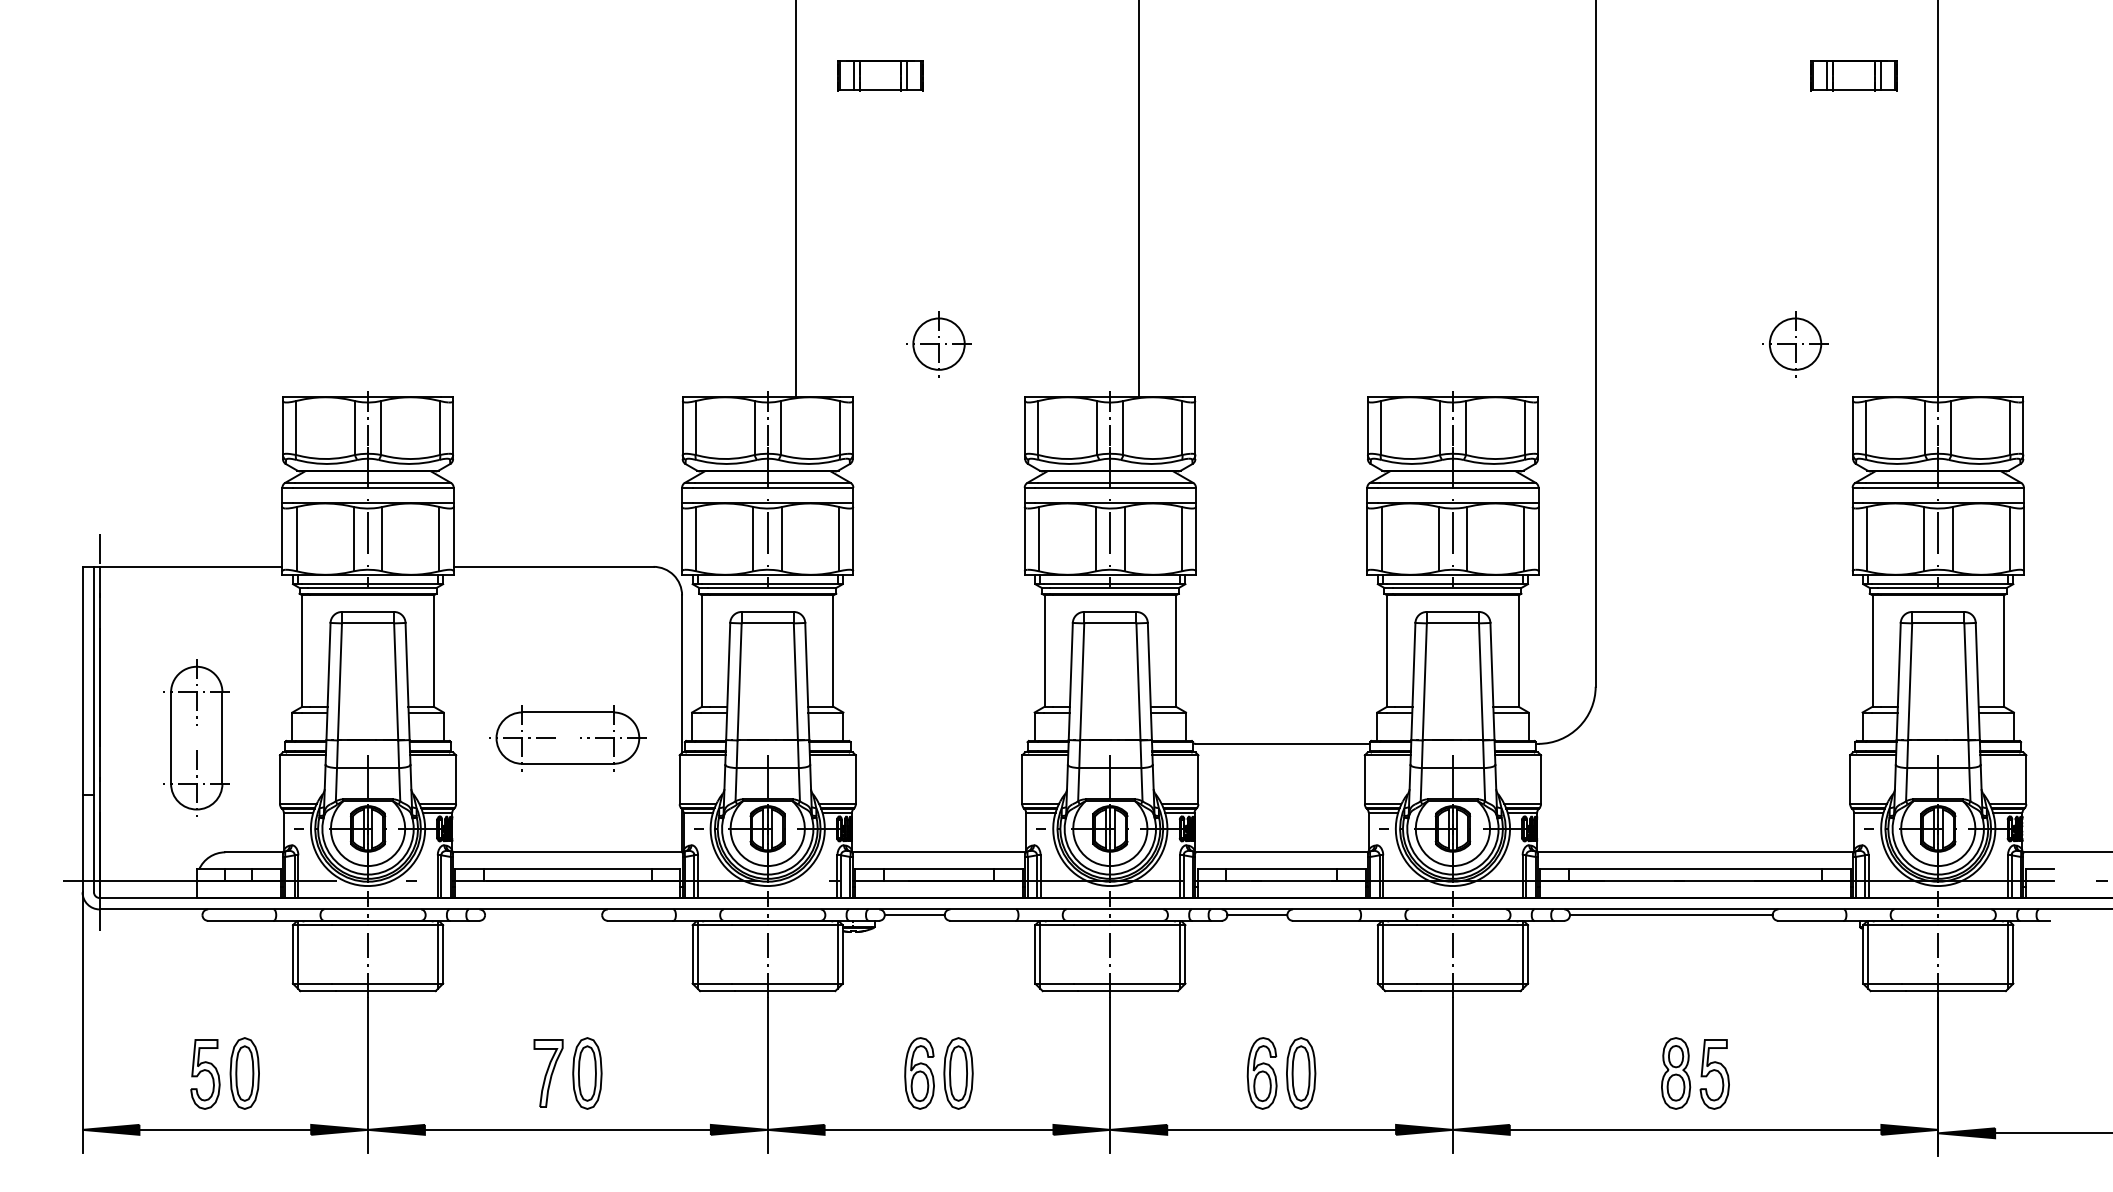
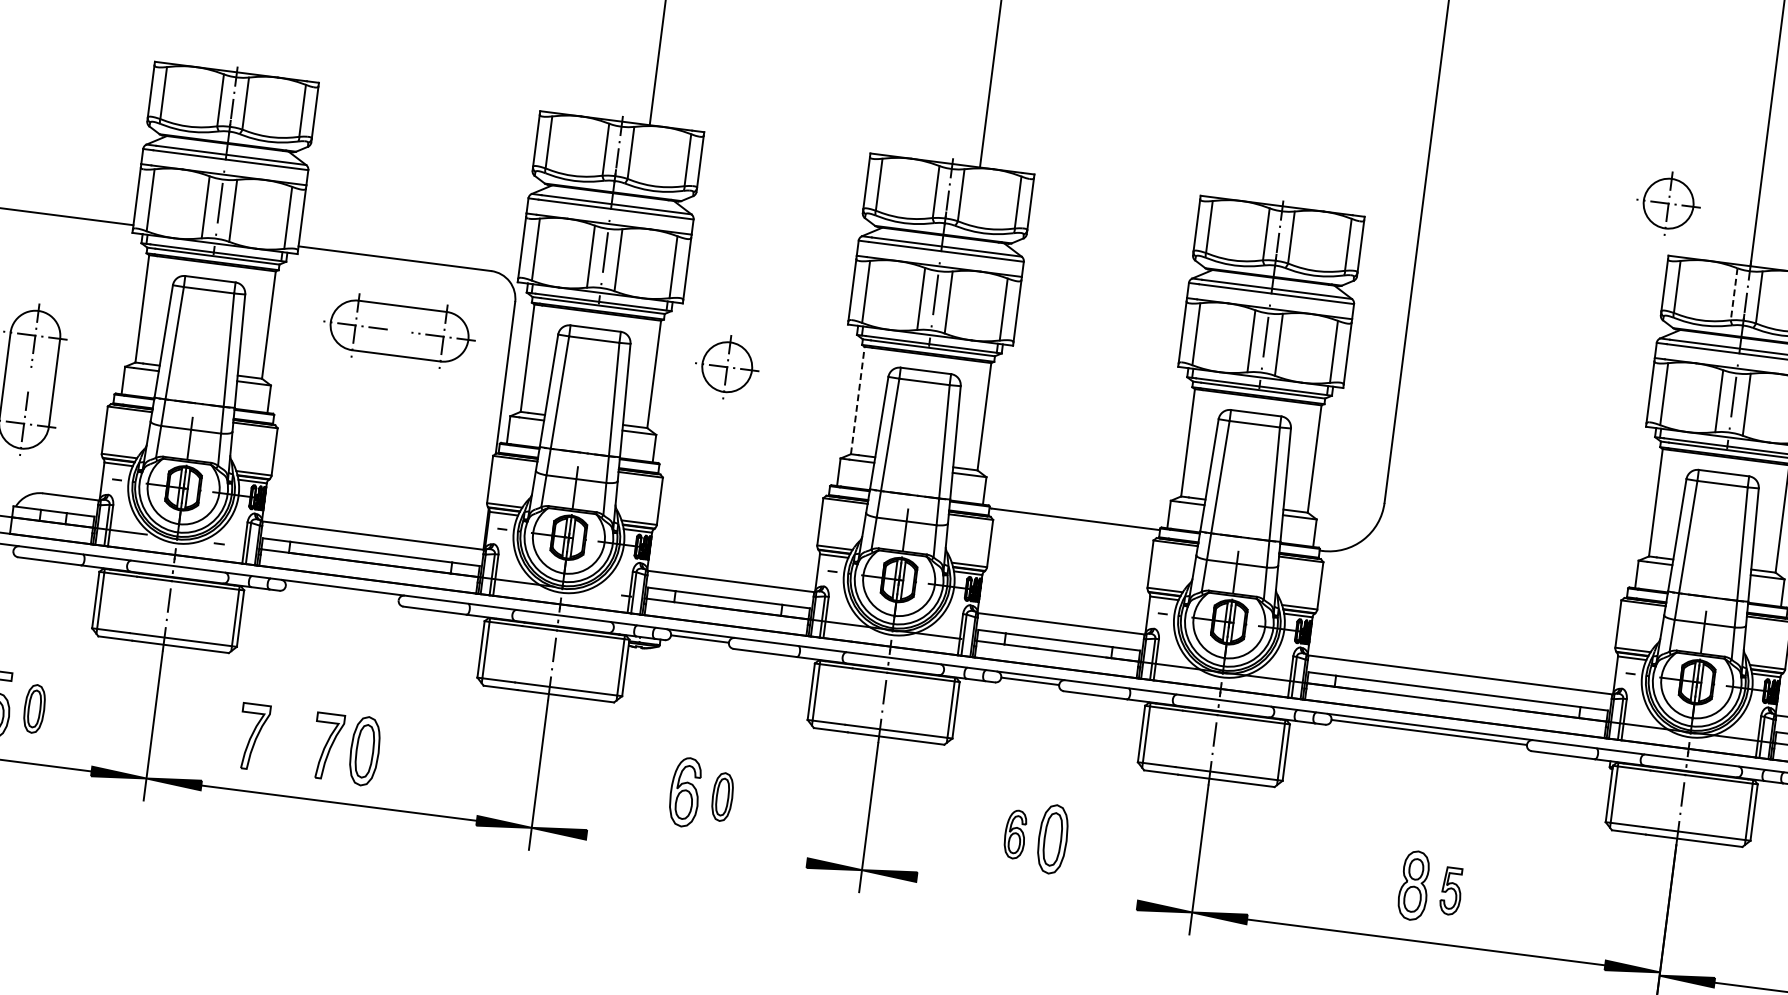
part: (938, 344) -> (726, 367), moved
part: (1795, 344) -> (1668, 204), moved
line: (1925, 428) -> (1734, 294), solid -> dashed
line: (1044, 651) -> (857, 400), solid -> dashed
part: (567, 738) -> (399, 331), moved
part: (244, 1073) -> (34, 708), size x0.7
part: (471, 1073) -> (253, 736), added
part: (958, 1073) -> (722, 797), size x0.7
part: (1261, 1073) -> (1014, 834), size x0.7
part: (1714, 1074) -> (1451, 891), size x0.7
line: (938, 1129) -> (696, 848), removed
line: (1281, 1129) -> (1027, 890), removed

